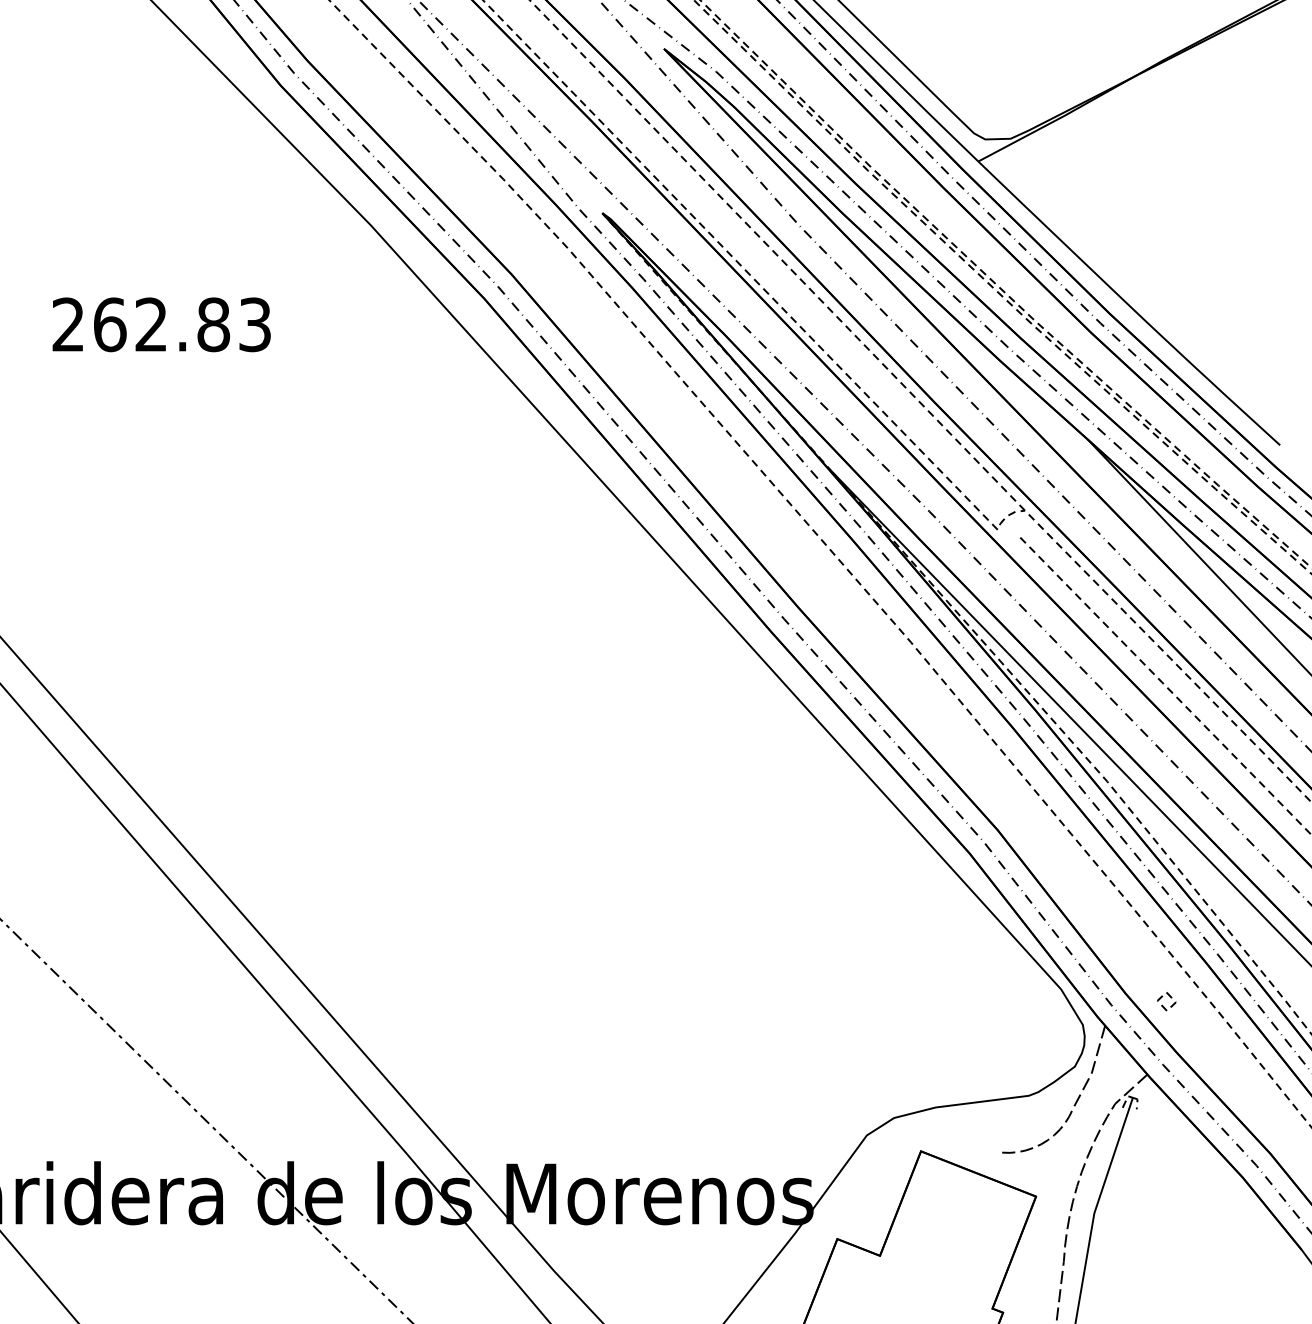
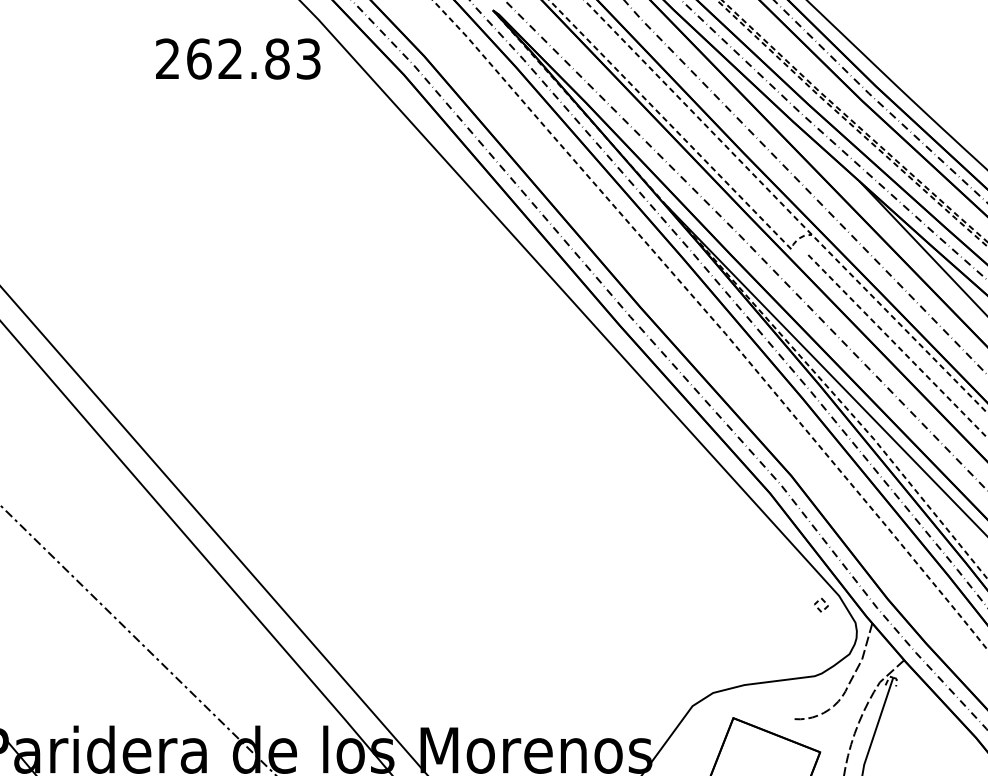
text: (161, 324) -> (238, 58), moved
part: (1166, 1001) -> (821, 605), moved

